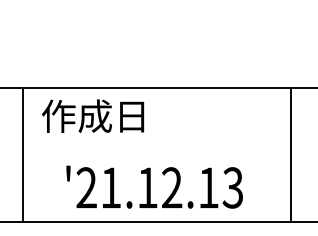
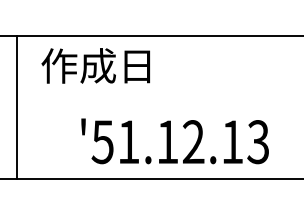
text: (93, 115) -> (96, 65), moved
line: (22, 155) -> (16, 107), moved
text: (86, 187) -> (102, 141), '21.12.13 -> '51.12.13

